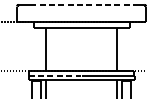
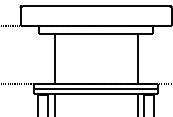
line: (81, 5) -> (96, 6), dashed -> solid
line: (55, 75) -> (65, 89), dashed -> solid

